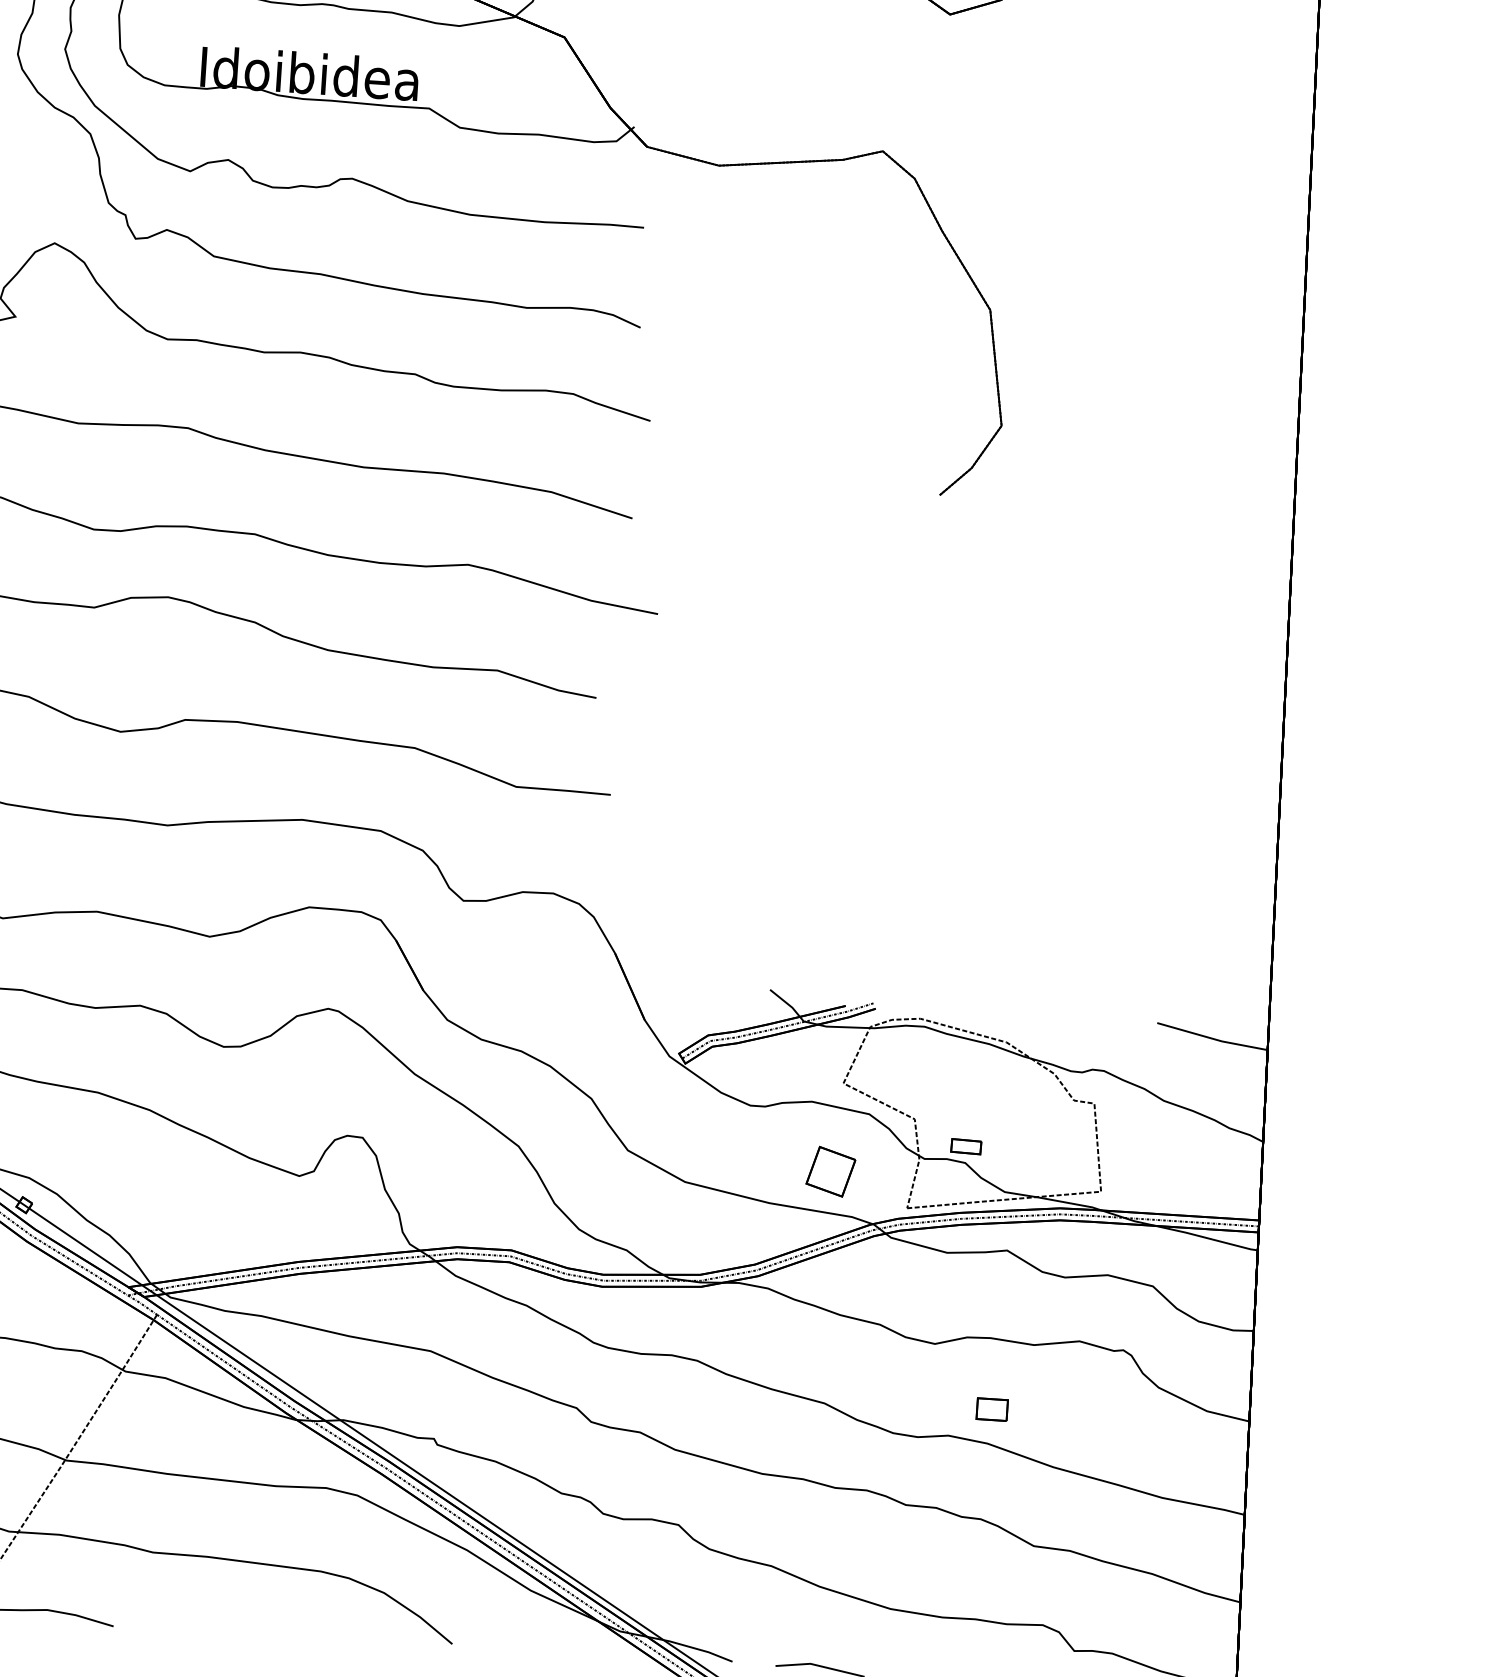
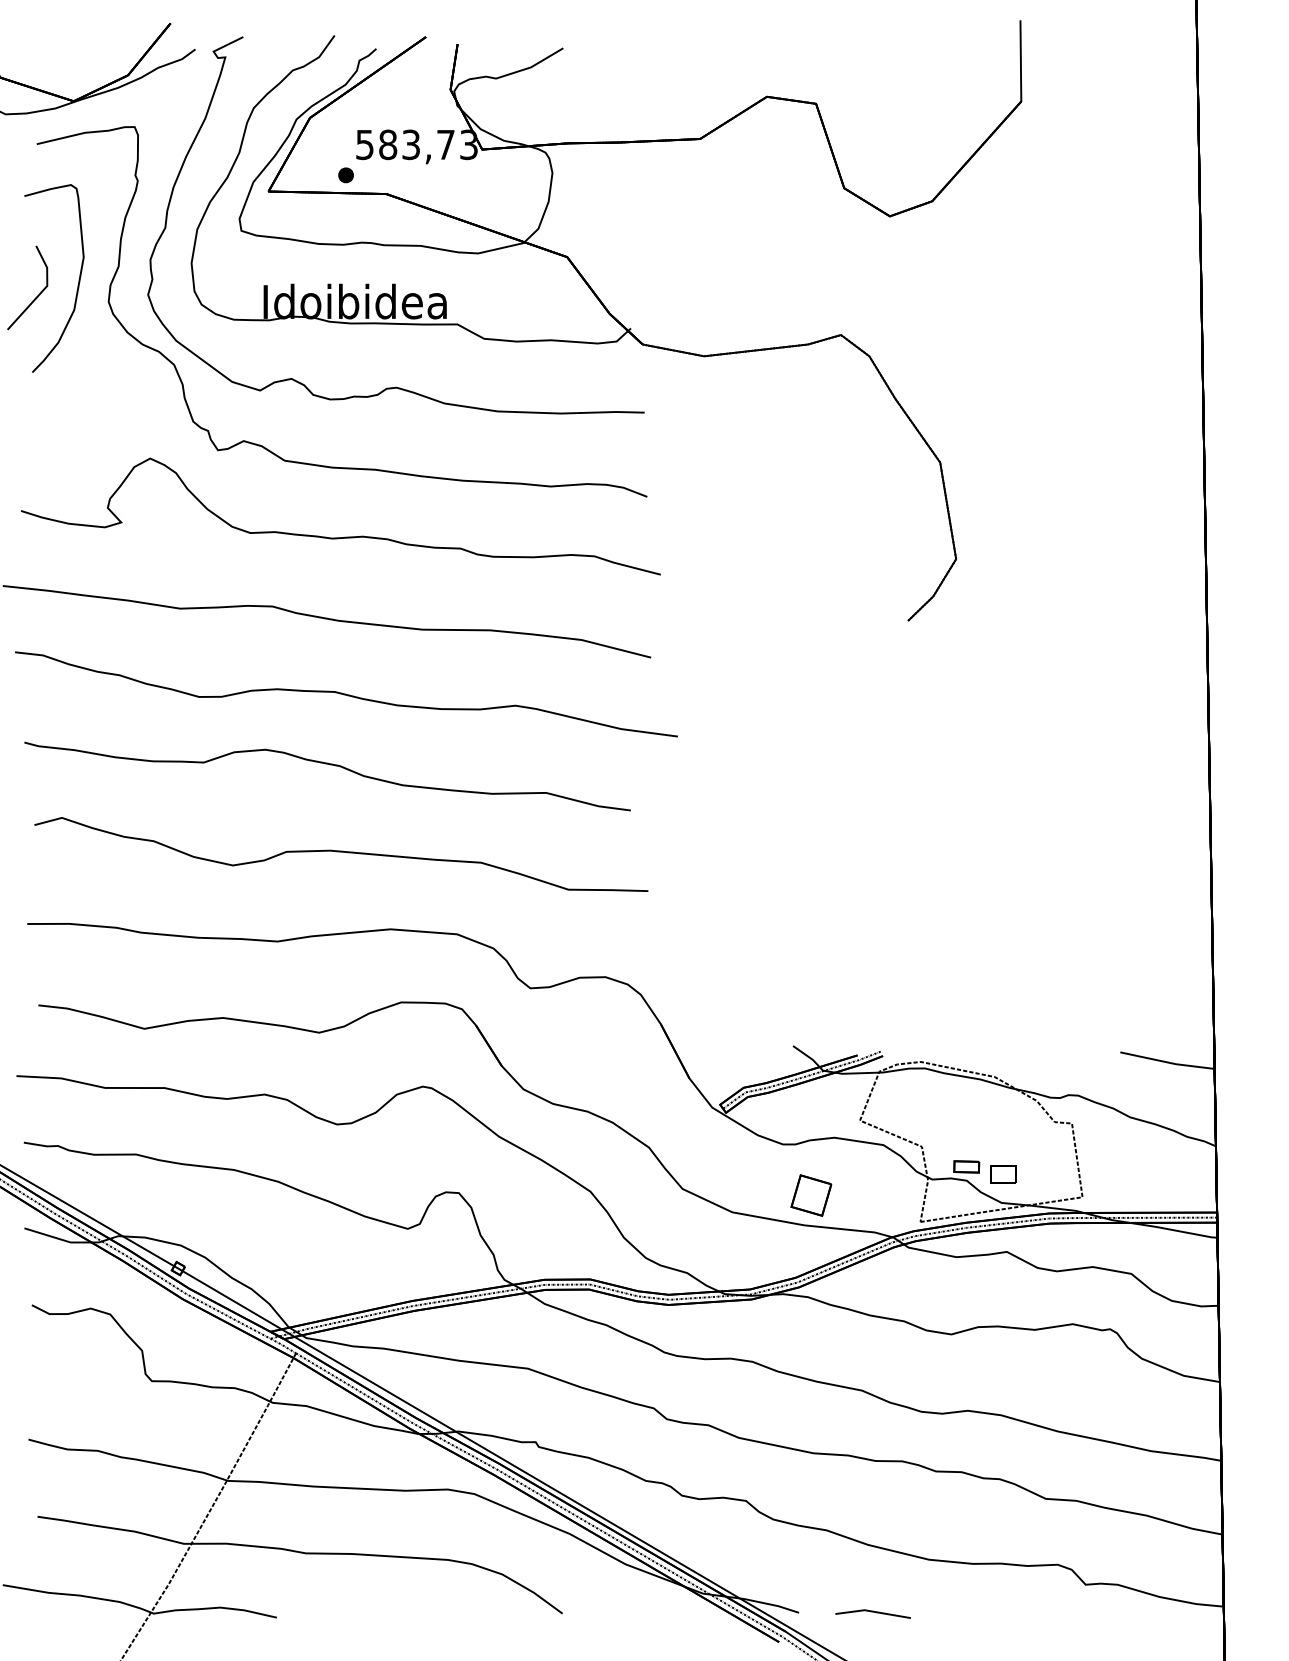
part: (831, 1171) -> (811, 1195), moved
part: (992, 1409) -> (1003, 1174), moved

